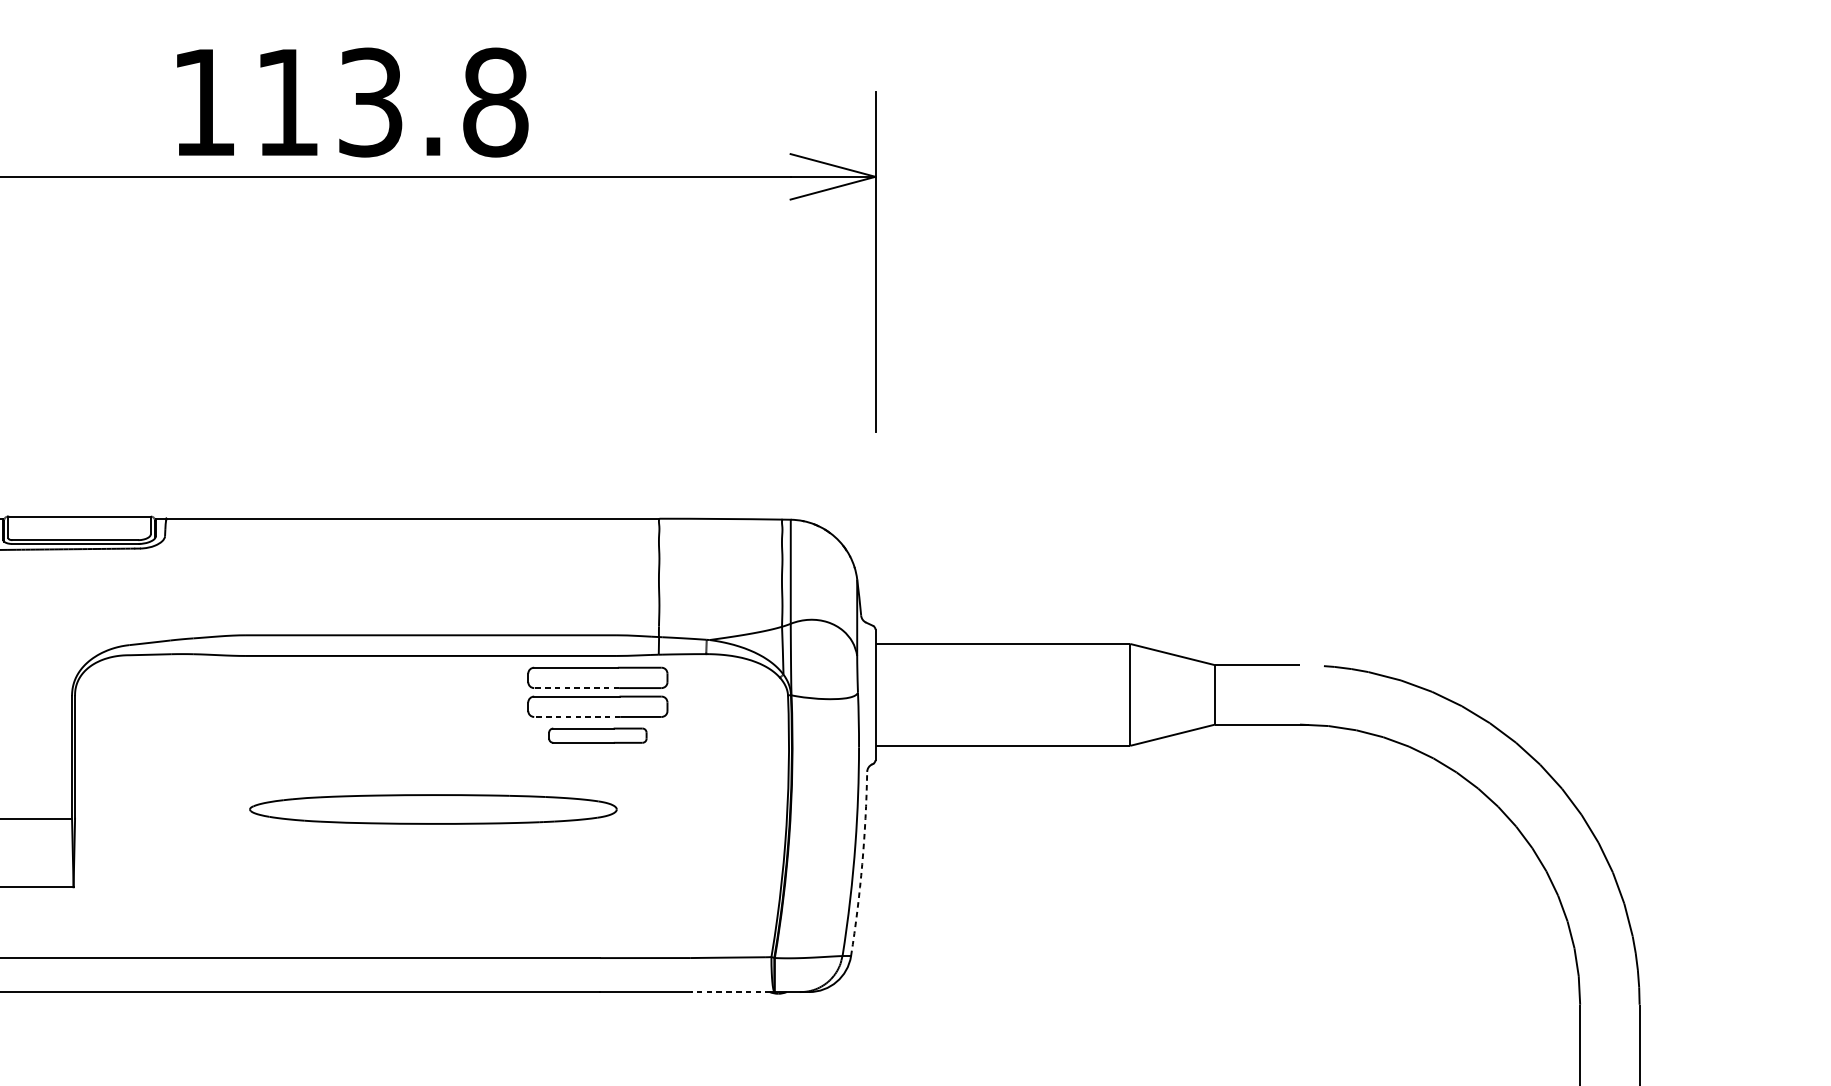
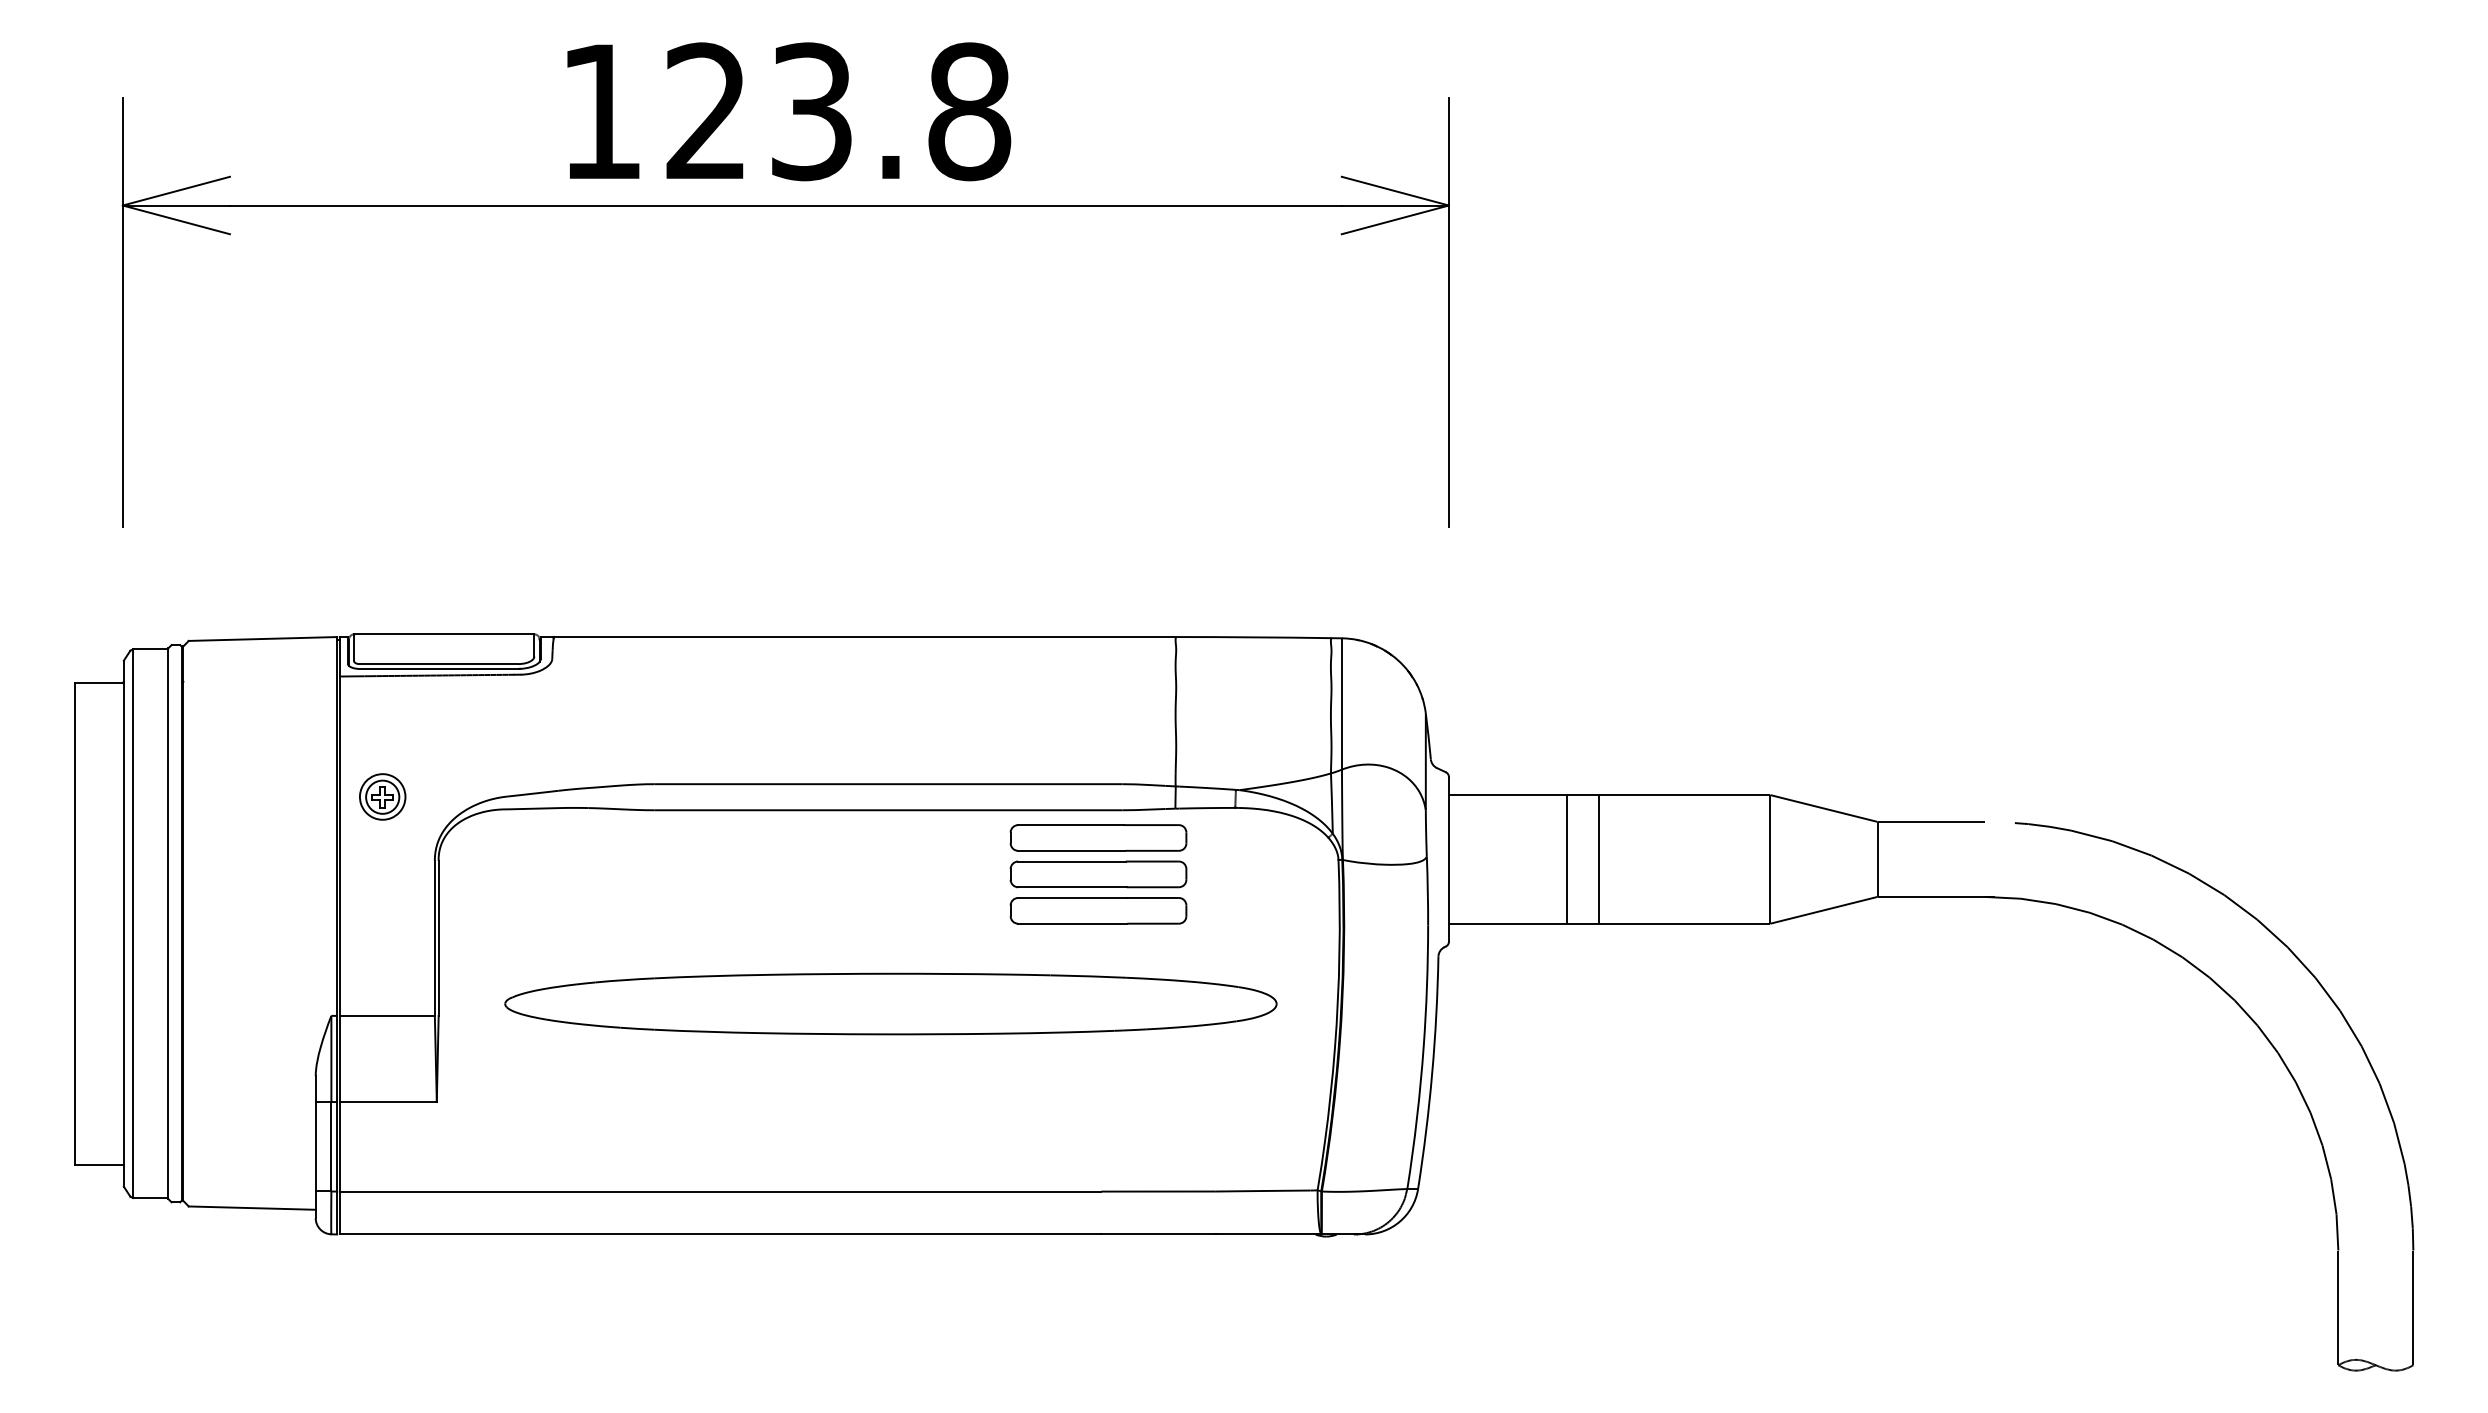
text: (286, 101) -> (705, 110), 113.8 -> 123.8
part: (30, 645) -> (382, 796), added
line: (576, 687) -> (1071, 850), dashed -> solid
line: (968, 694) -> (1566, 859), added
line: (994, 694) -> (1598, 859), added
line: (576, 717) -> (1071, 887), dashed -> solid
part: (597, 735) -> (1098, 910), size x1.43
part: (433, 809) -> (890, 1003), size x1.67
arc: (862, 864) -> (1432, 1073), dashed -> solid
line: (730, 992) -> (1266, 1234), dashed -> solid

